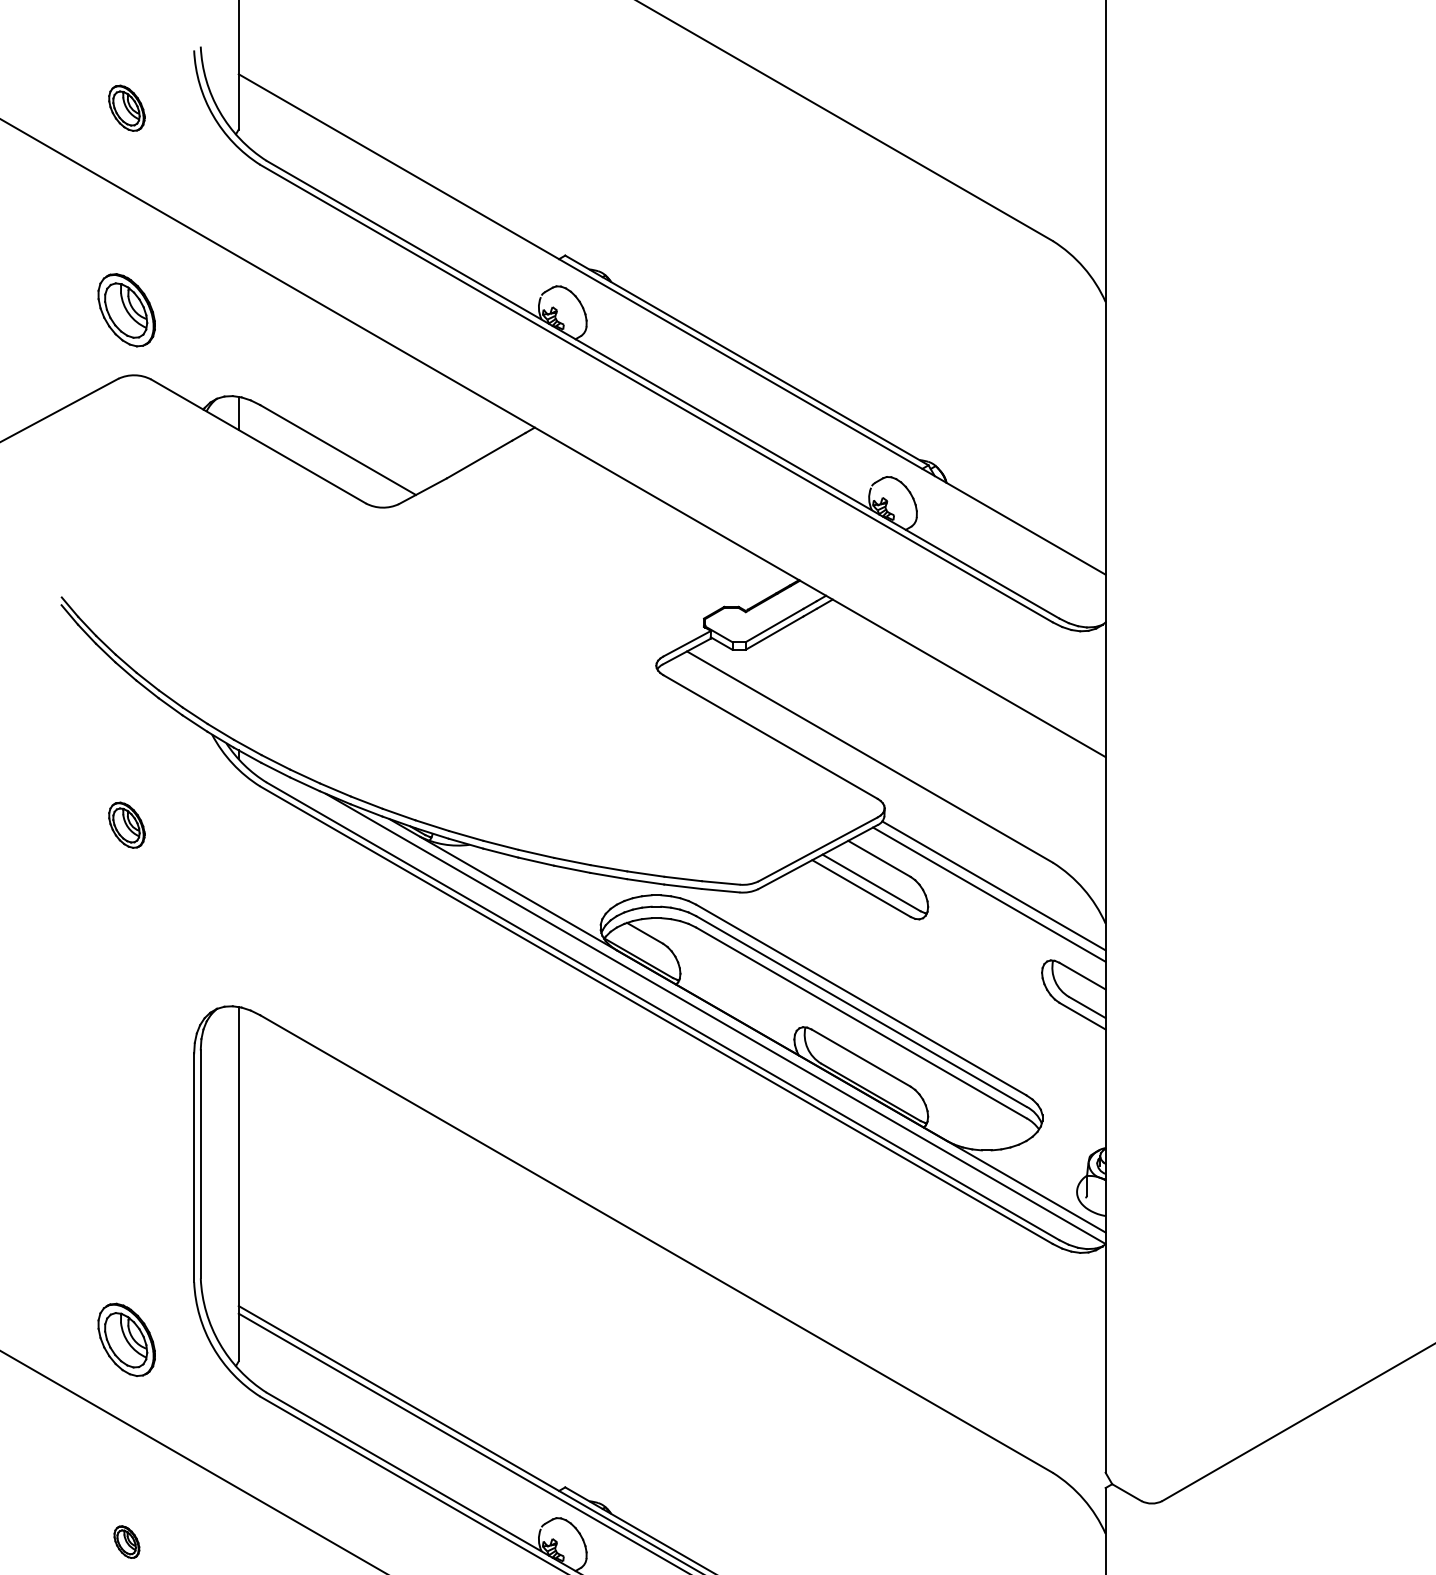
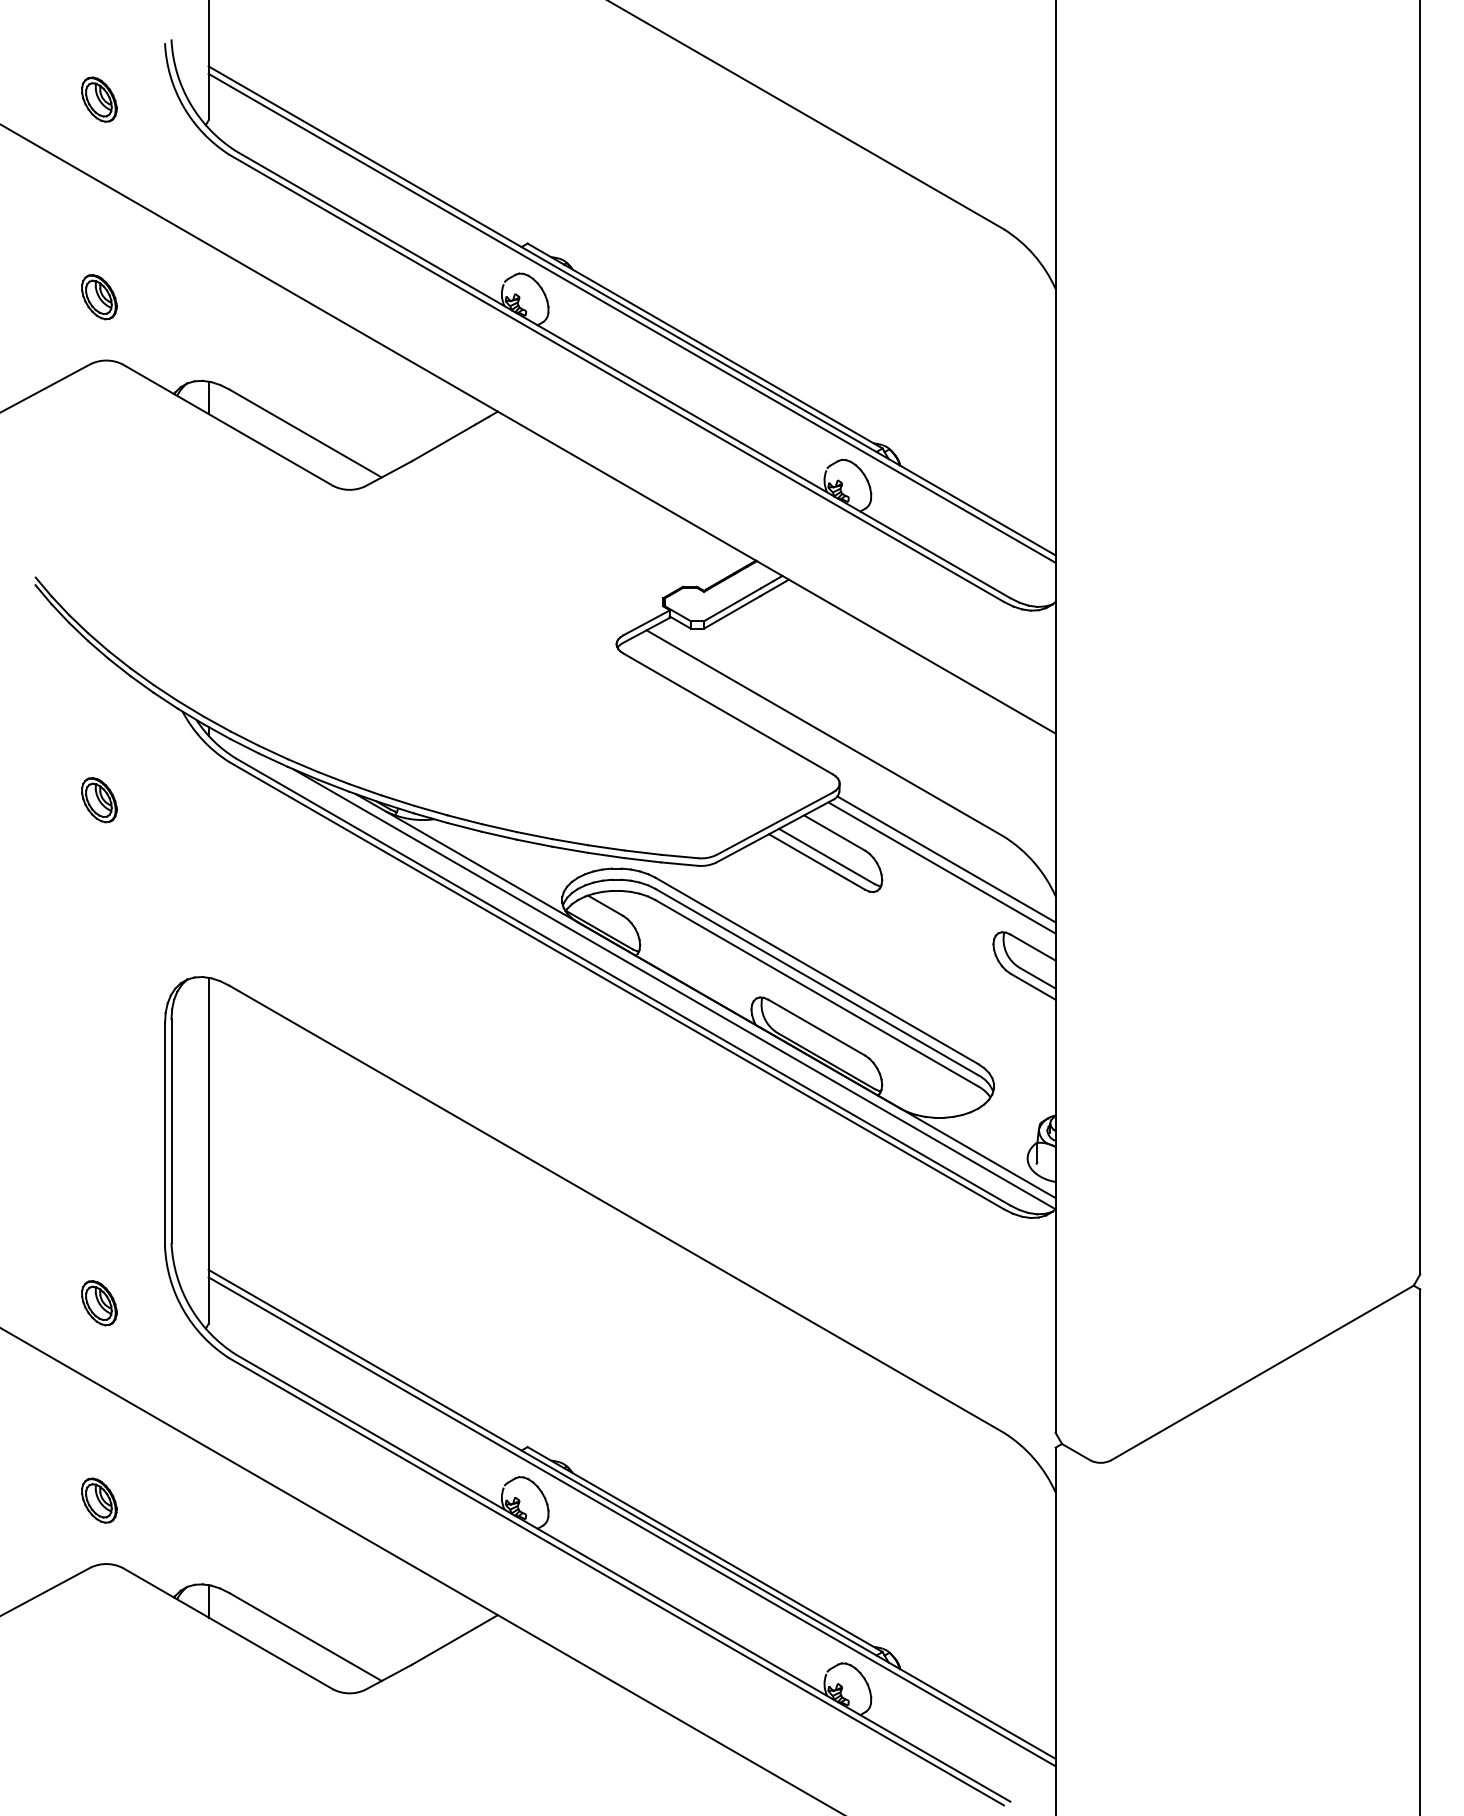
part: (127, 310) -> (99, 297), size x0.62
line: (671, 331) -> (631, 317), added
part: (127, 1340) -> (99, 1303), size x0.62
part: (127, 1542) -> (99, 1500), size x1.43

